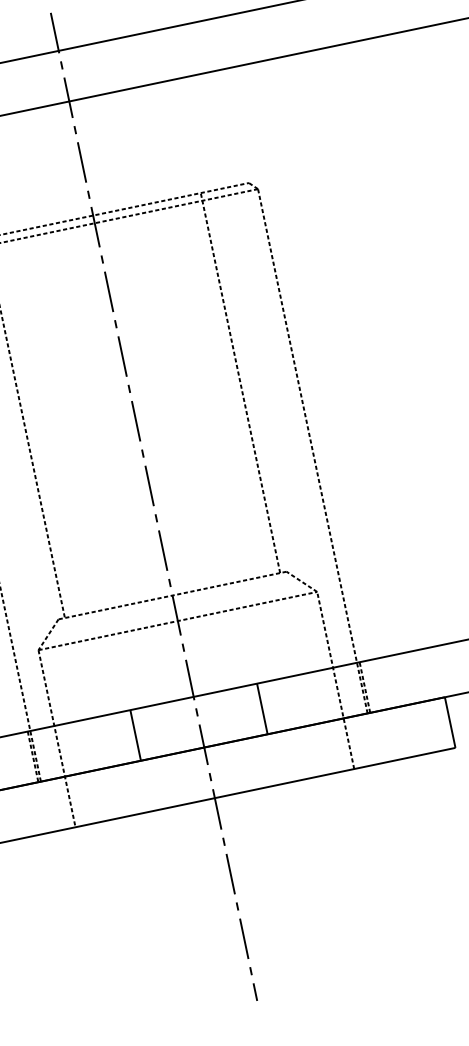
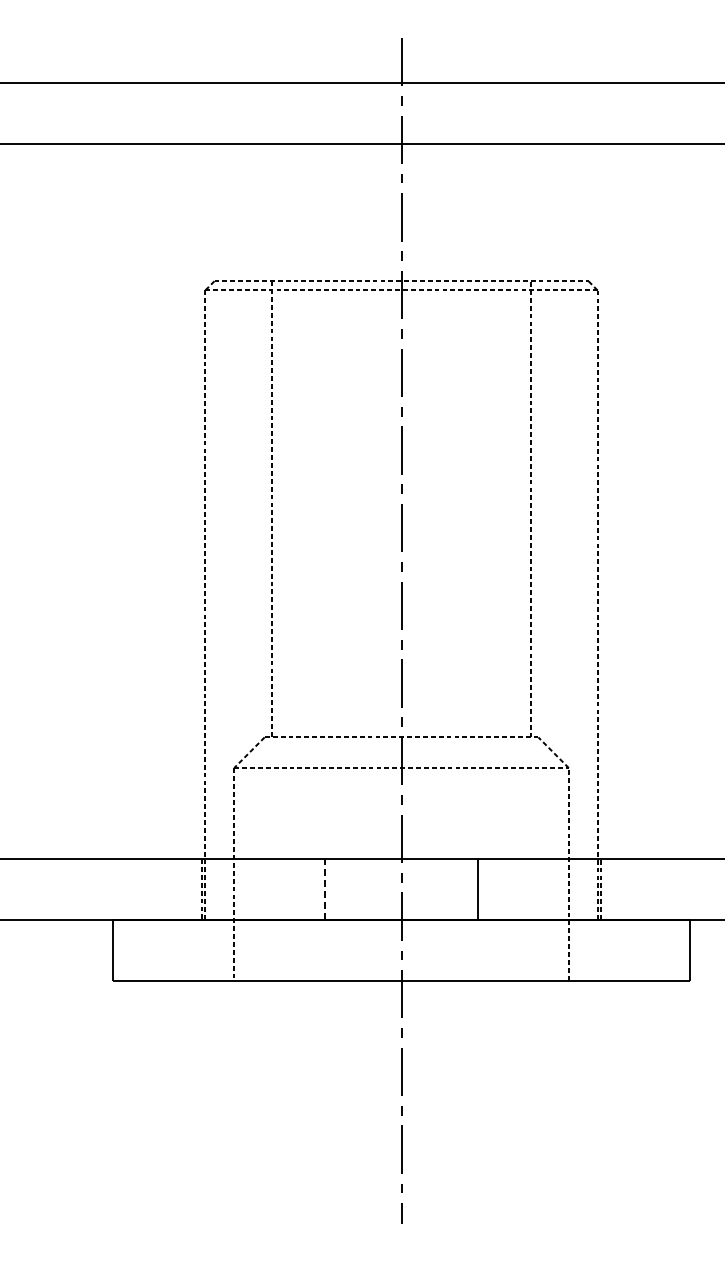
line: (135, 734) -> (325, 888), solid -> dashed

